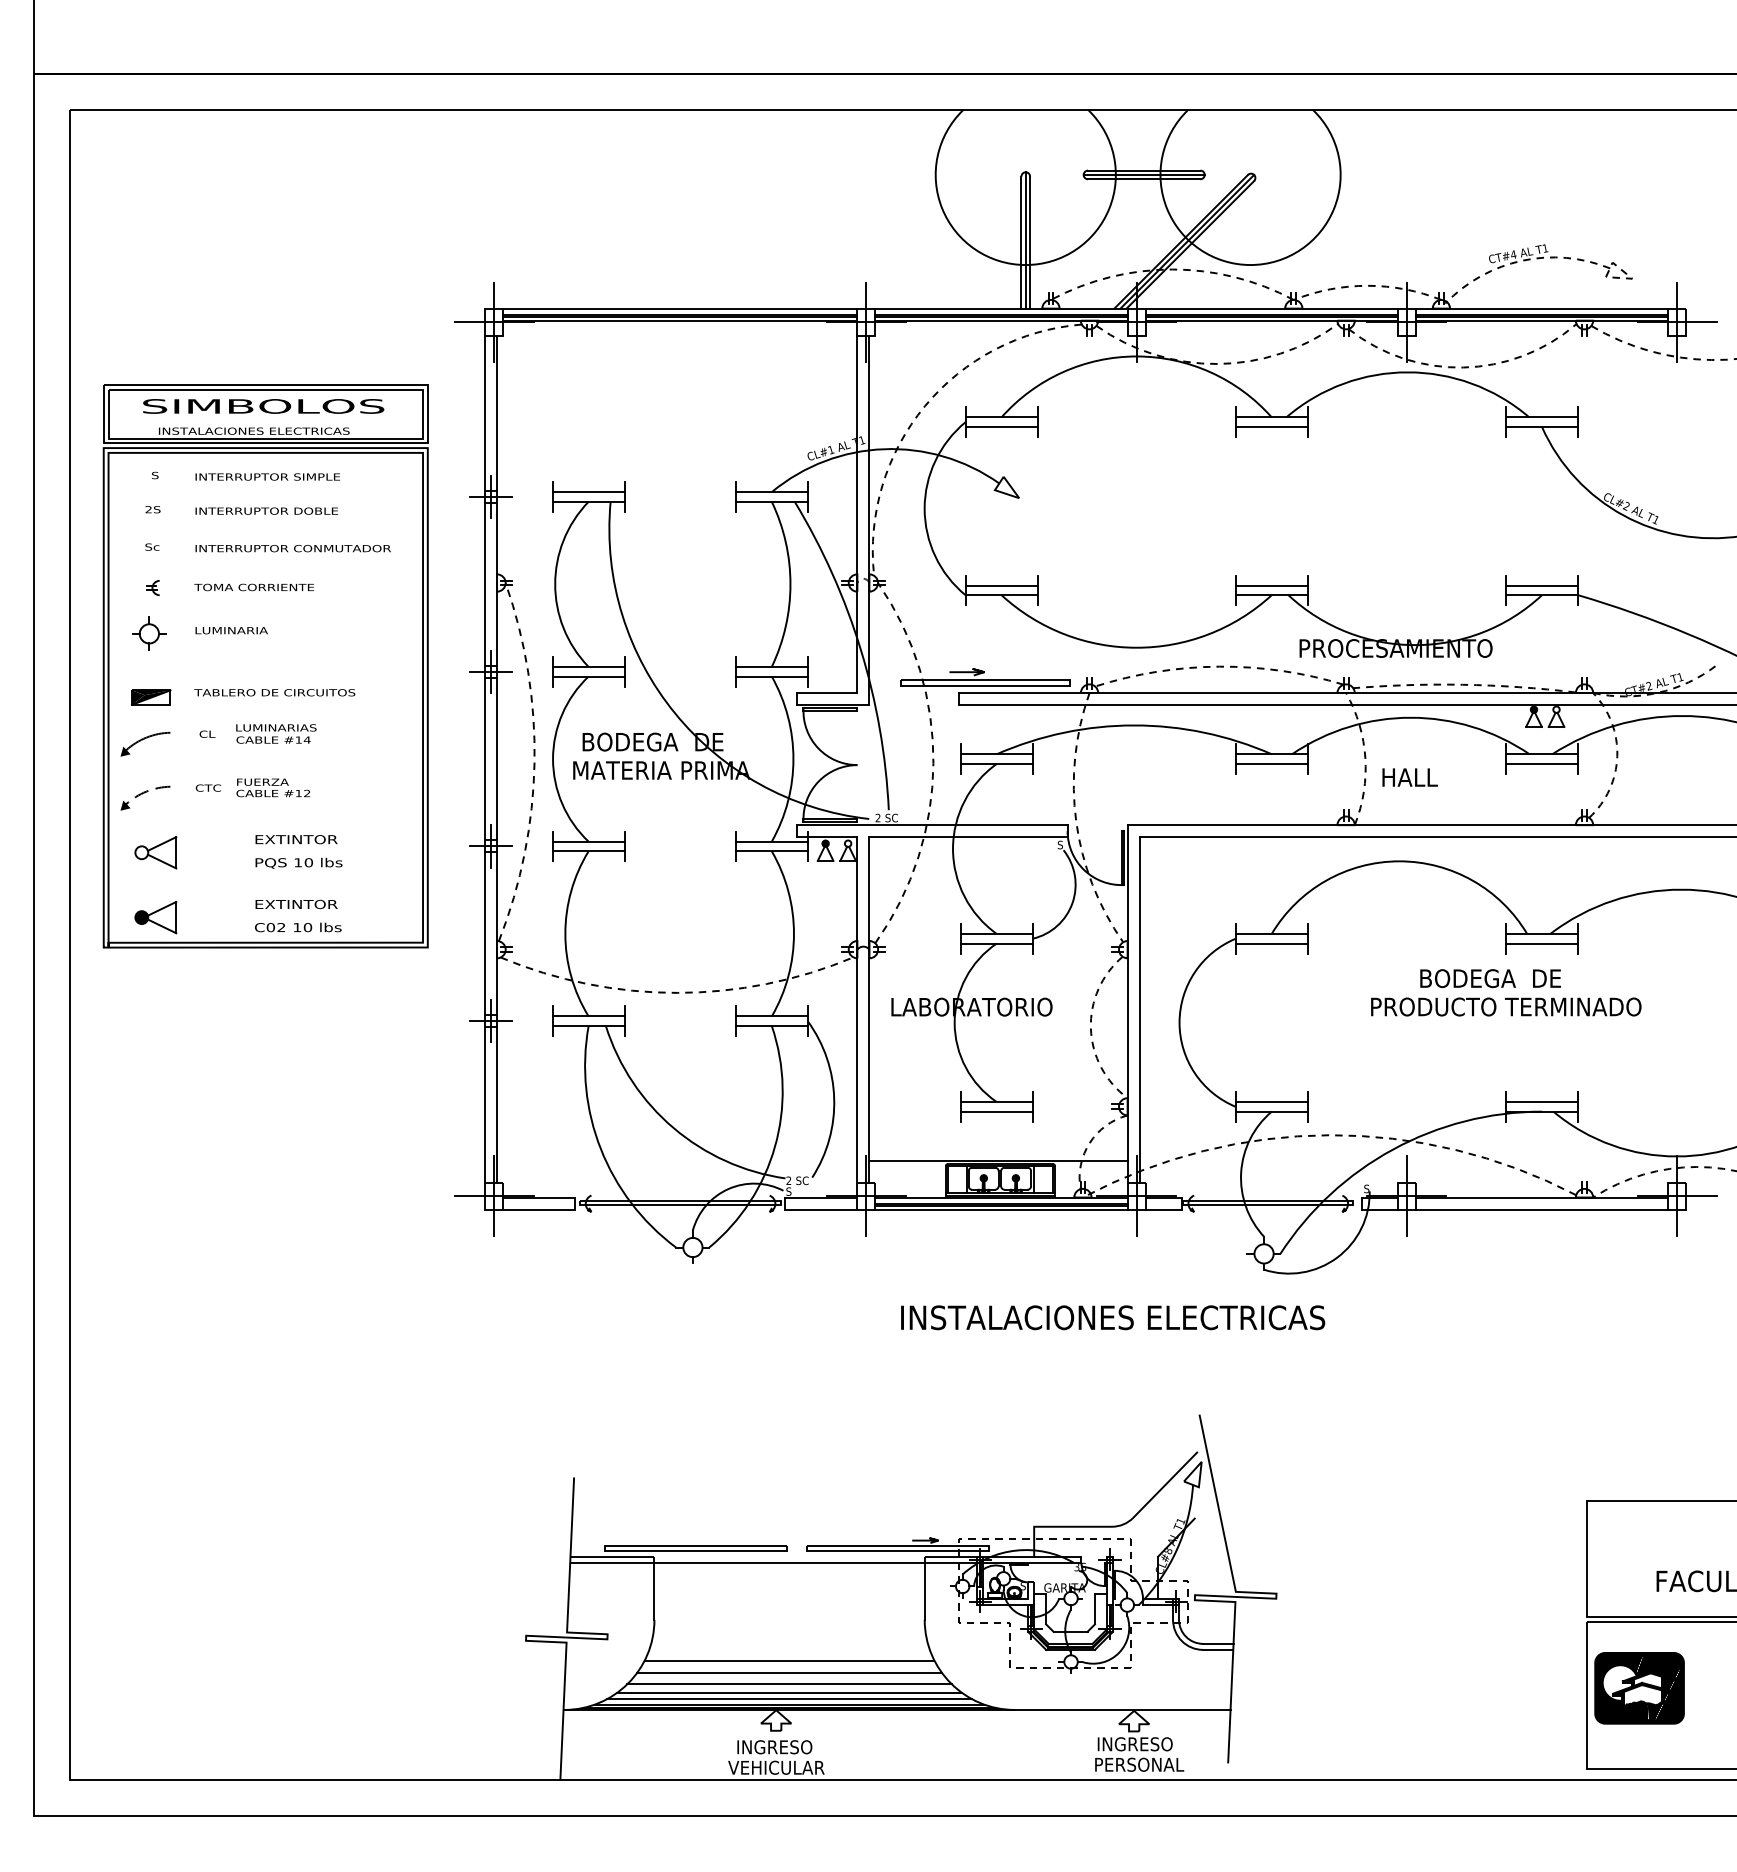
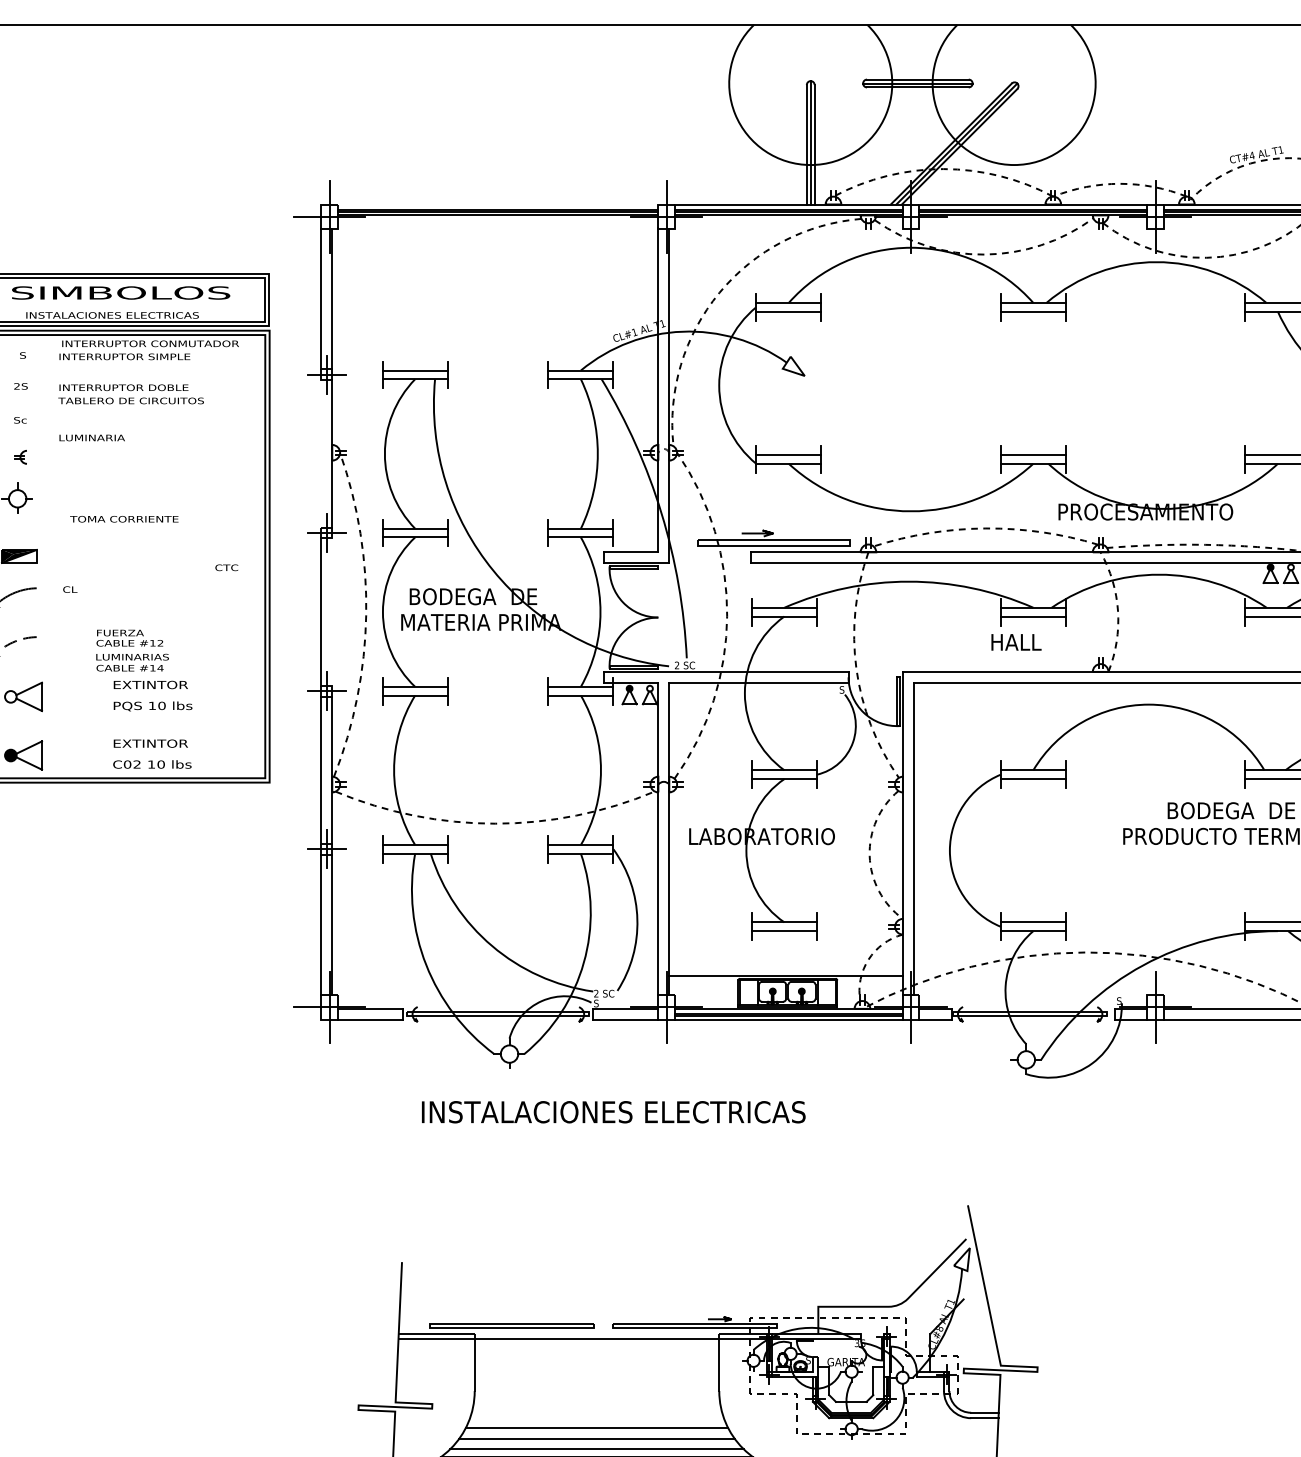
line: (680, 308) -> (498, 204), removed
text: (292, 548) -> (149, 343), moved
line: (485, 583) -> (321, 453), removed
text: (254, 587) -> (124, 519), moved
text: (231, 630) -> (91, 437), moved
text: (274, 692) -> (130, 400), moved
text: (276, 733) -> (132, 662), moved
line: (497, 758) -> (332, 611), removed
text: (1409, 777) -> (1015, 642), moved
text: (207, 787) -> (225, 567), moved
text: (1113, 1317) -> (614, 1111), moved

